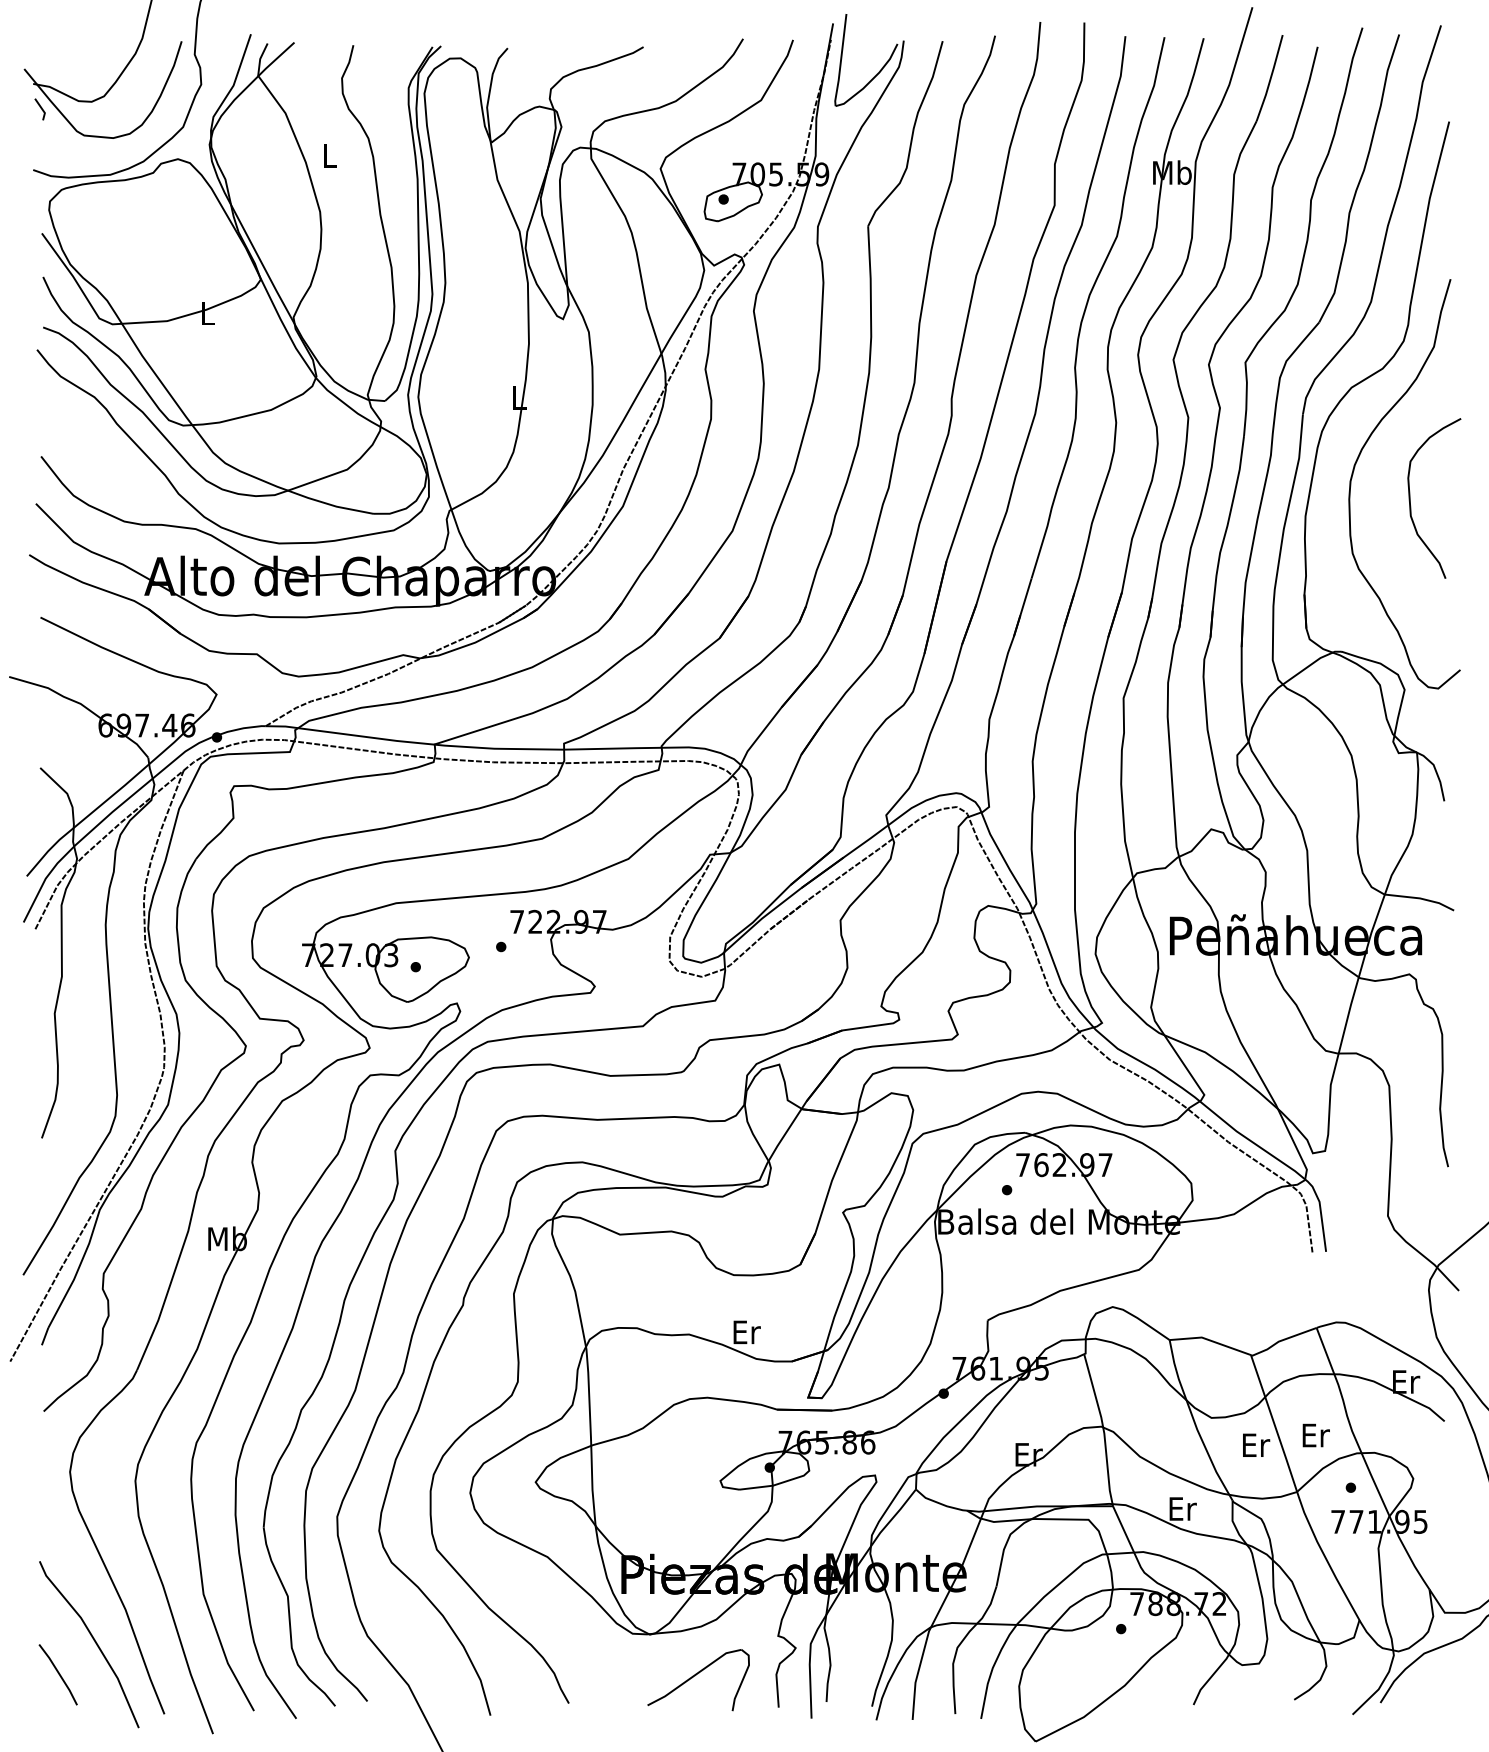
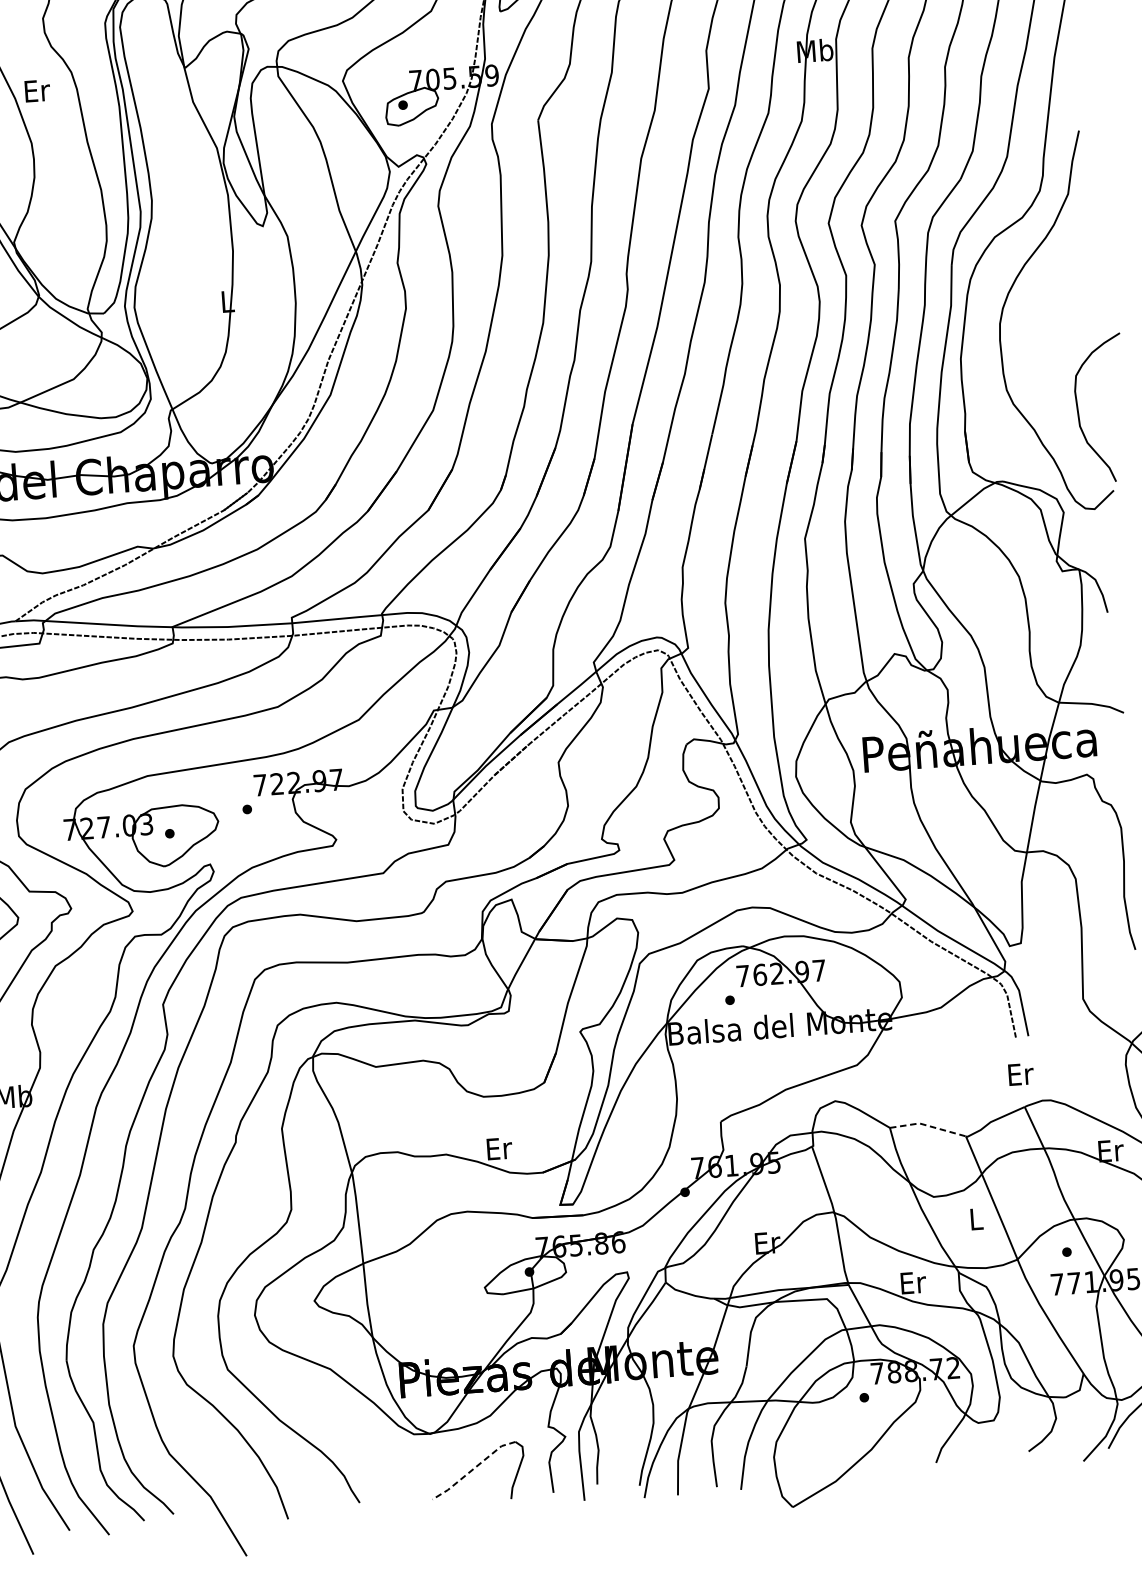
text: (330, 155) -> (37, 90), L -> Er
curve: (1410, 498) -> (1078, 410), moved
line: (1211, 1340) -> (928, 1125), solid -> dashed
text: (1315, 1435) -> (1020, 1074), moved
text: (1256, 1444) -> (976, 1218), Er -> L
line: (693, 1676) -> (472, 1469), solid -> dashed

